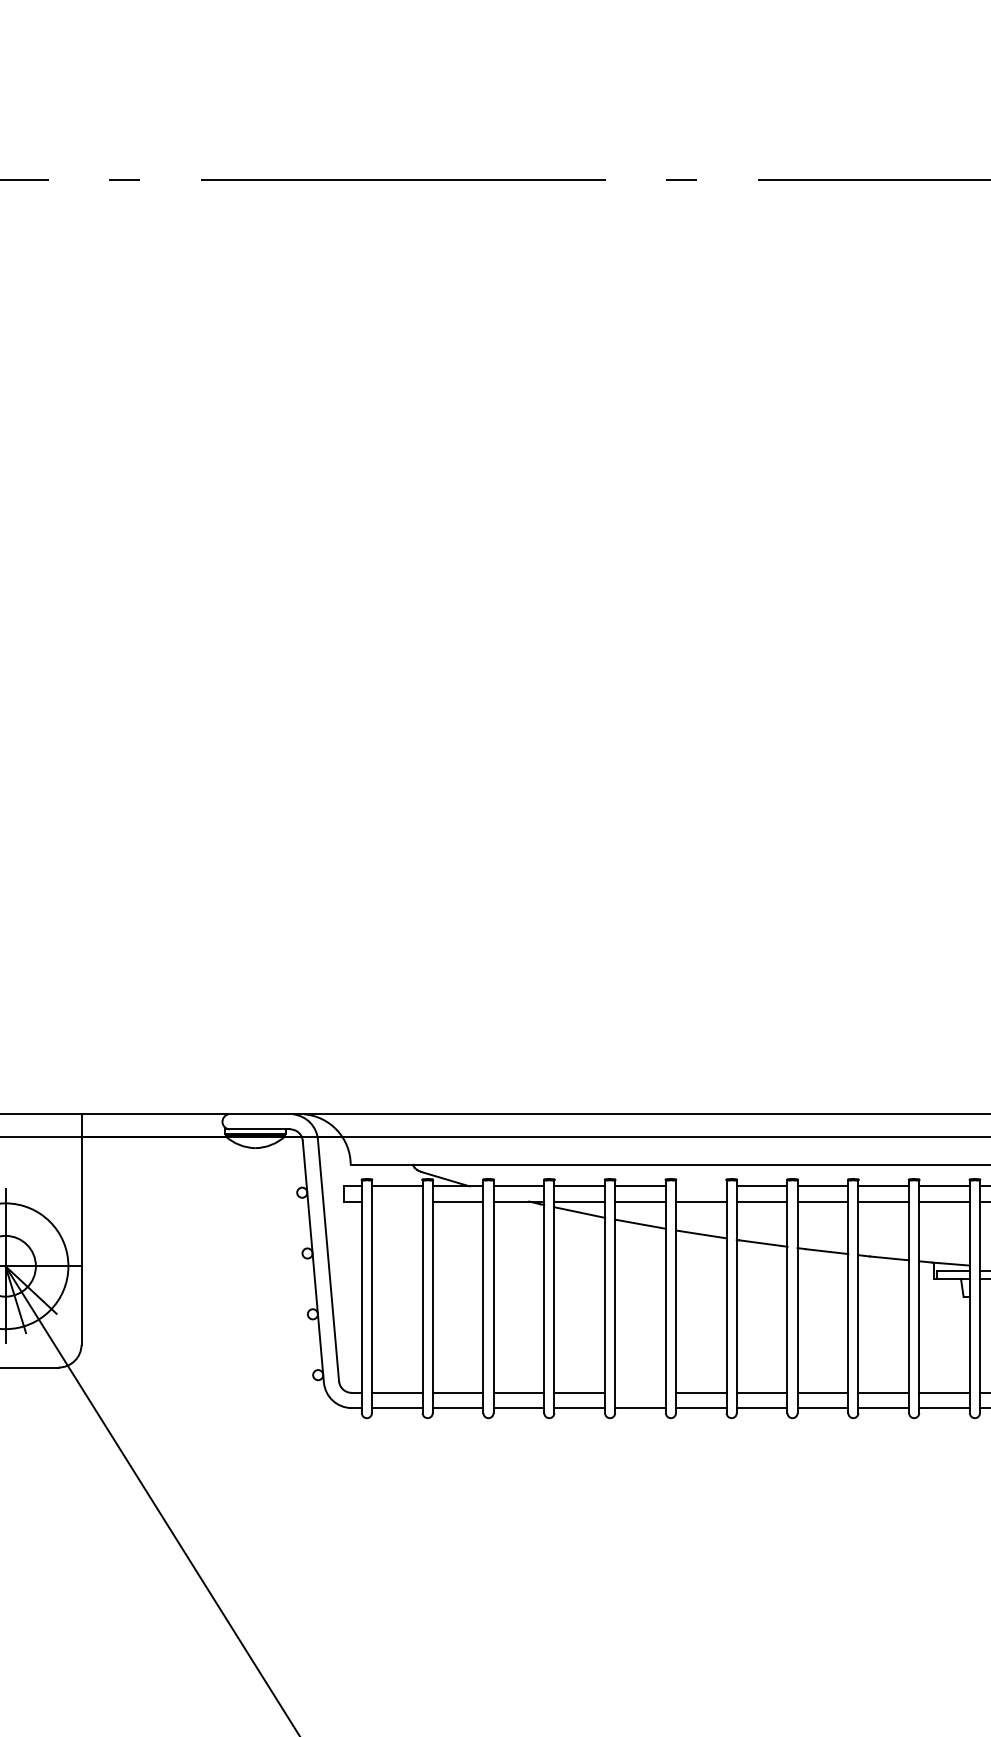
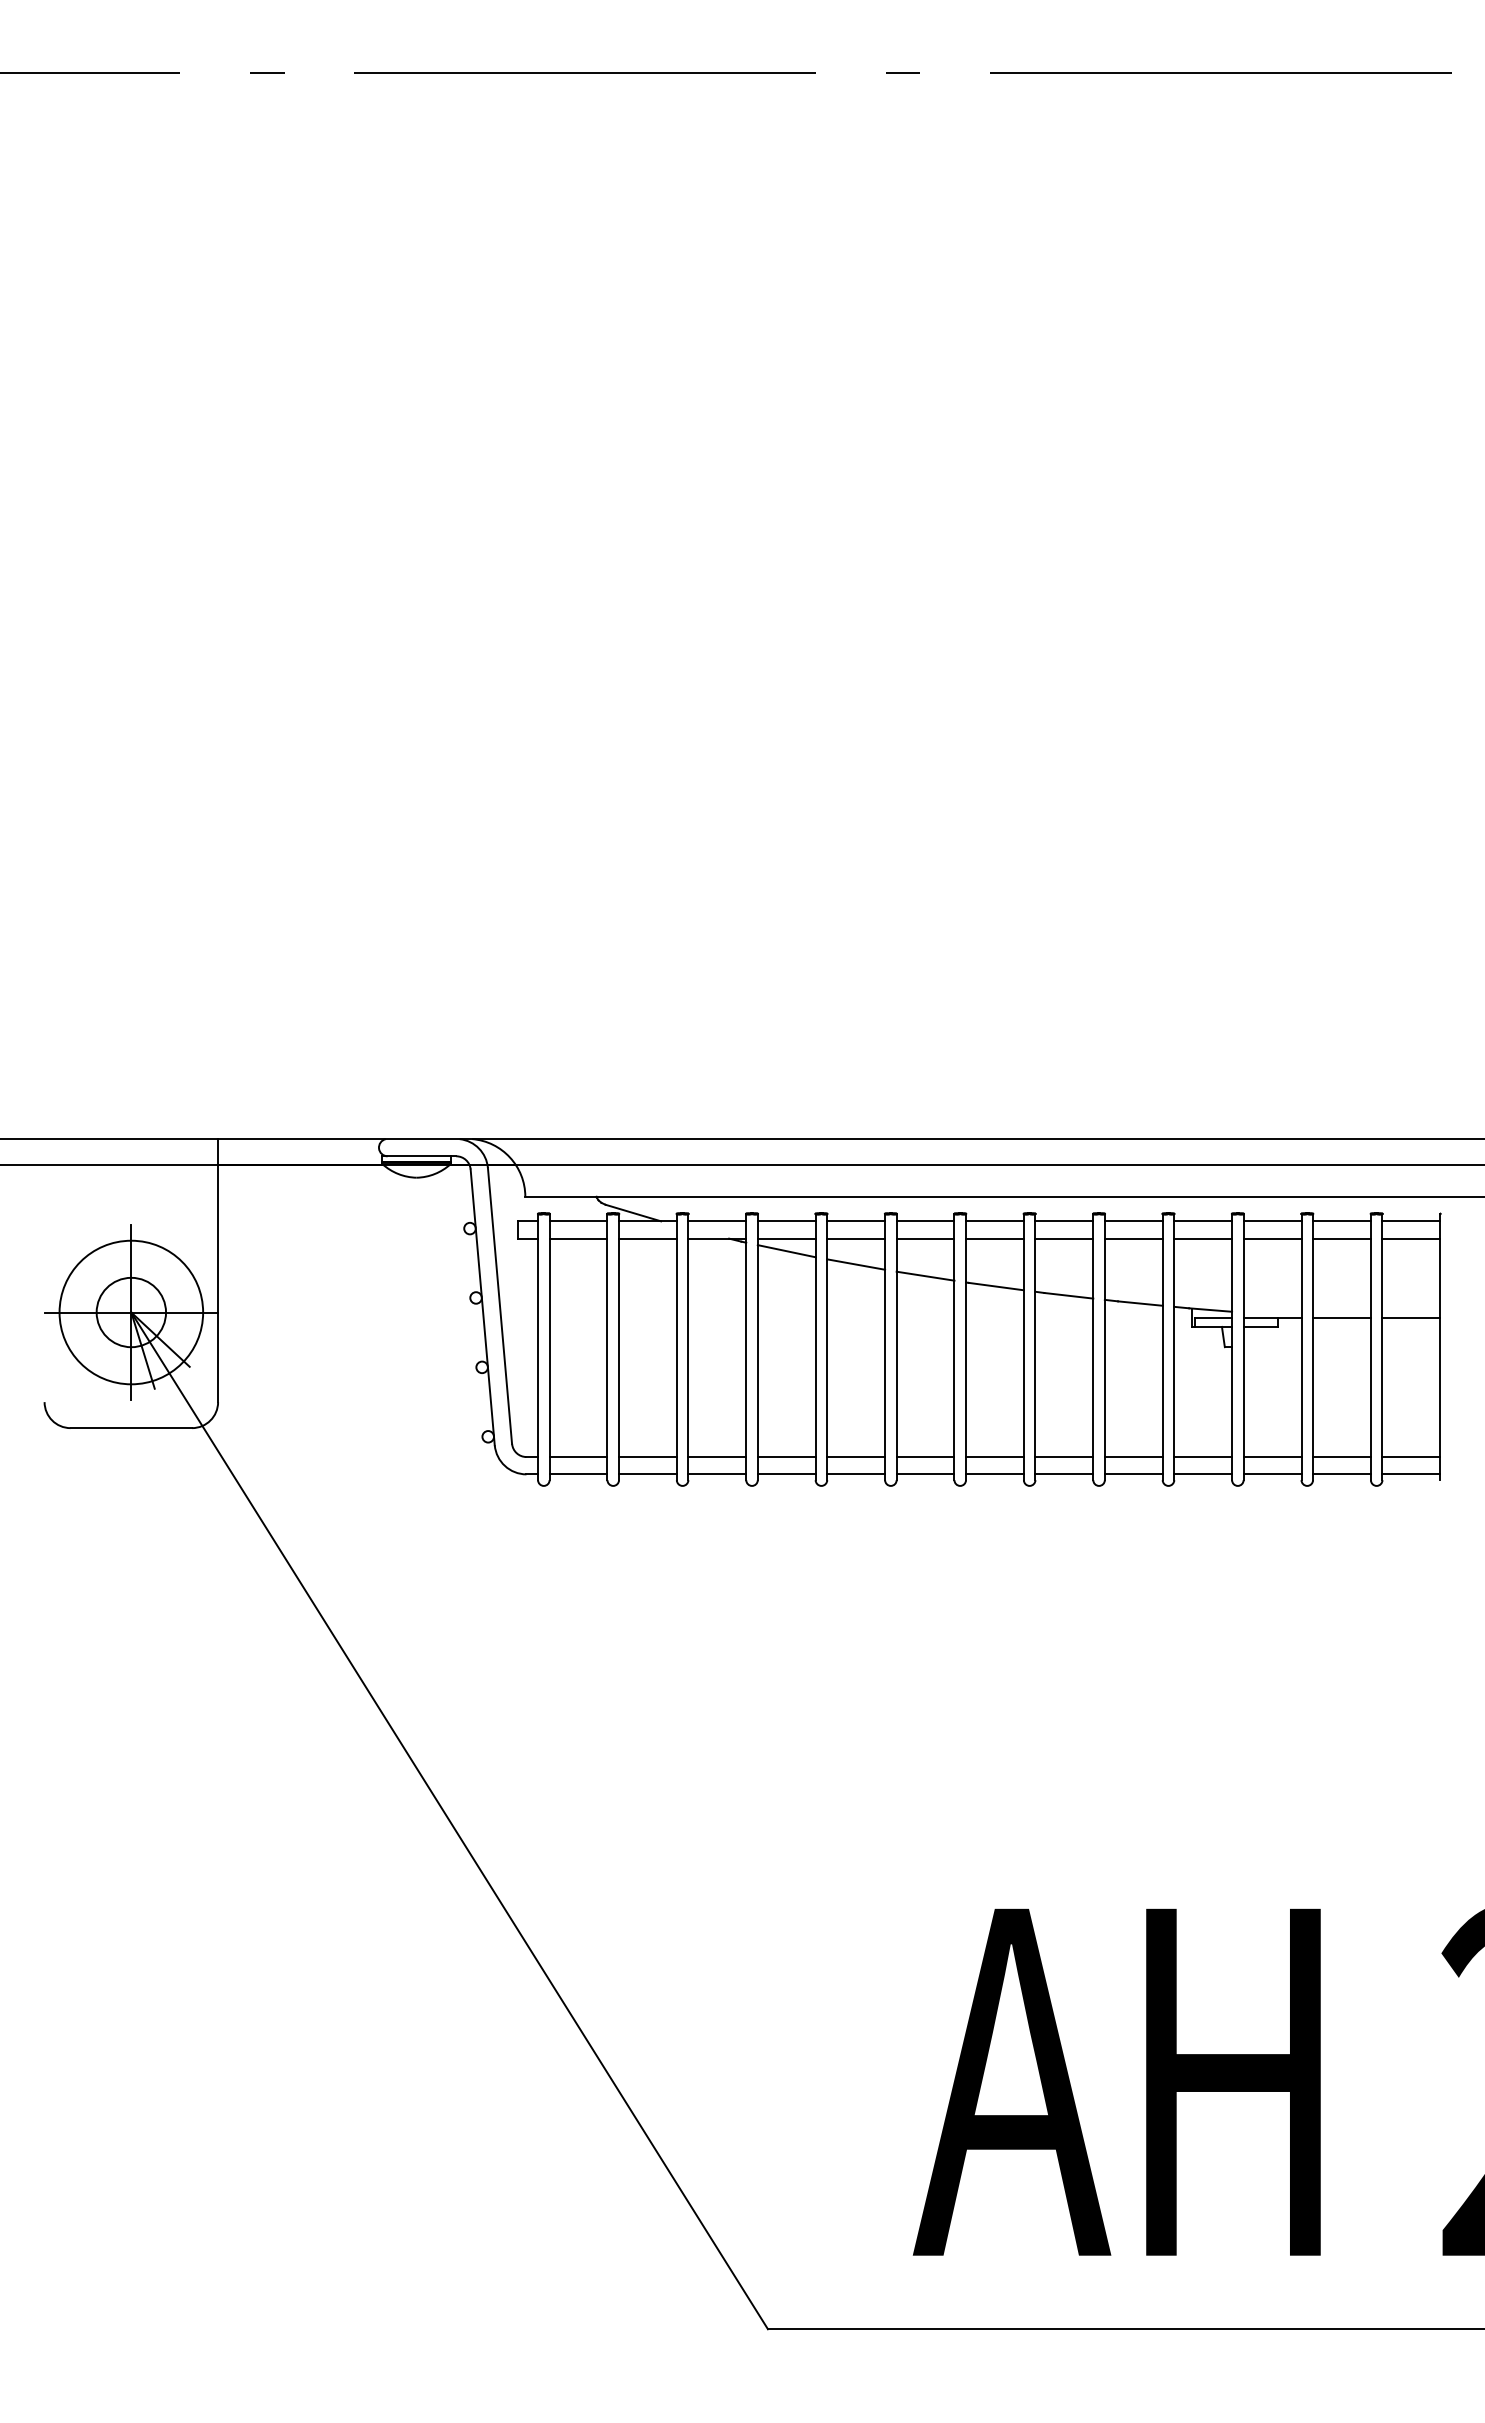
line: (701, 1186) -> (925, 1221), added
line: (397, 1201) -> (578, 1238), added
line: (640, 1393) -> (856, 1457), added

